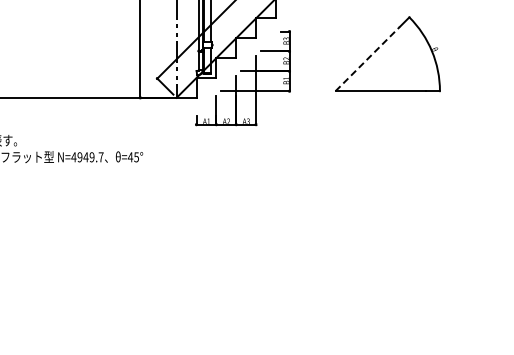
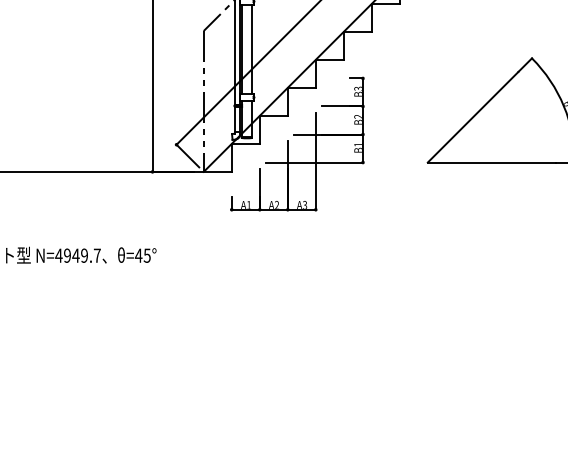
line: (368, 58) -> (474, 116), dashed -> solid

